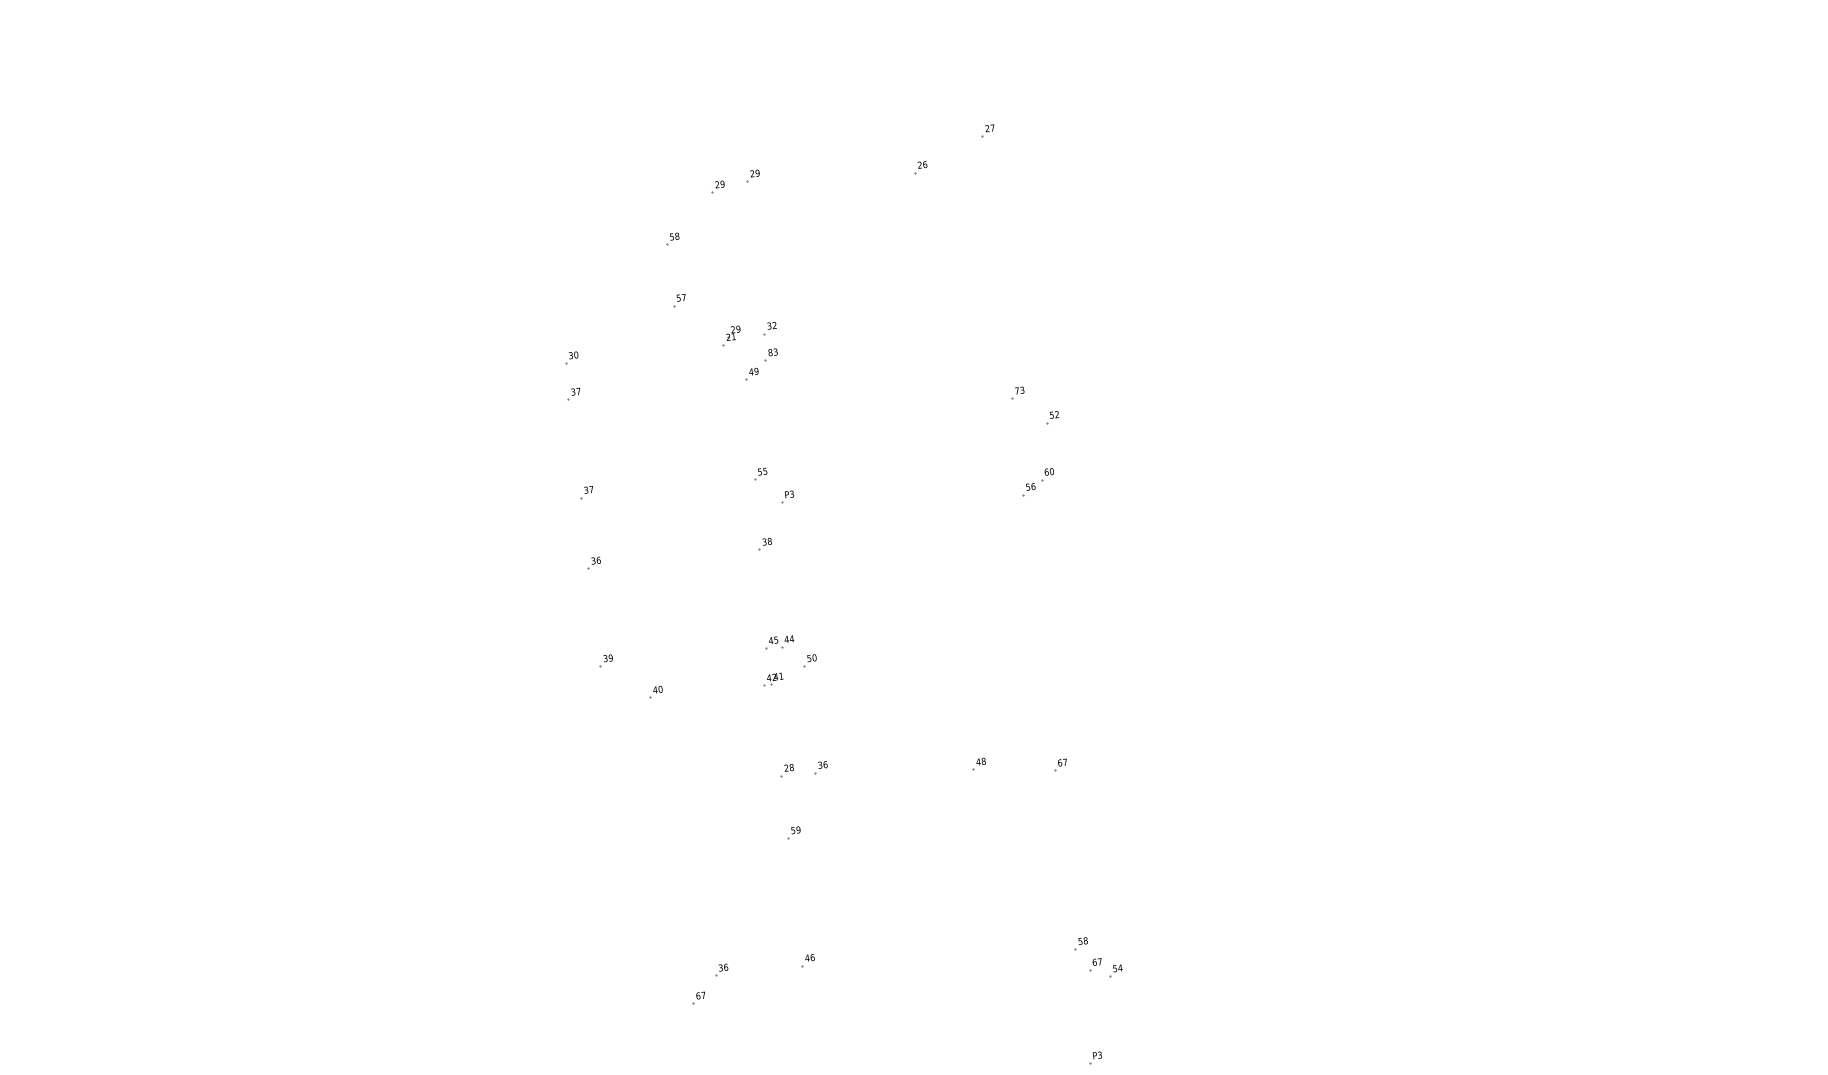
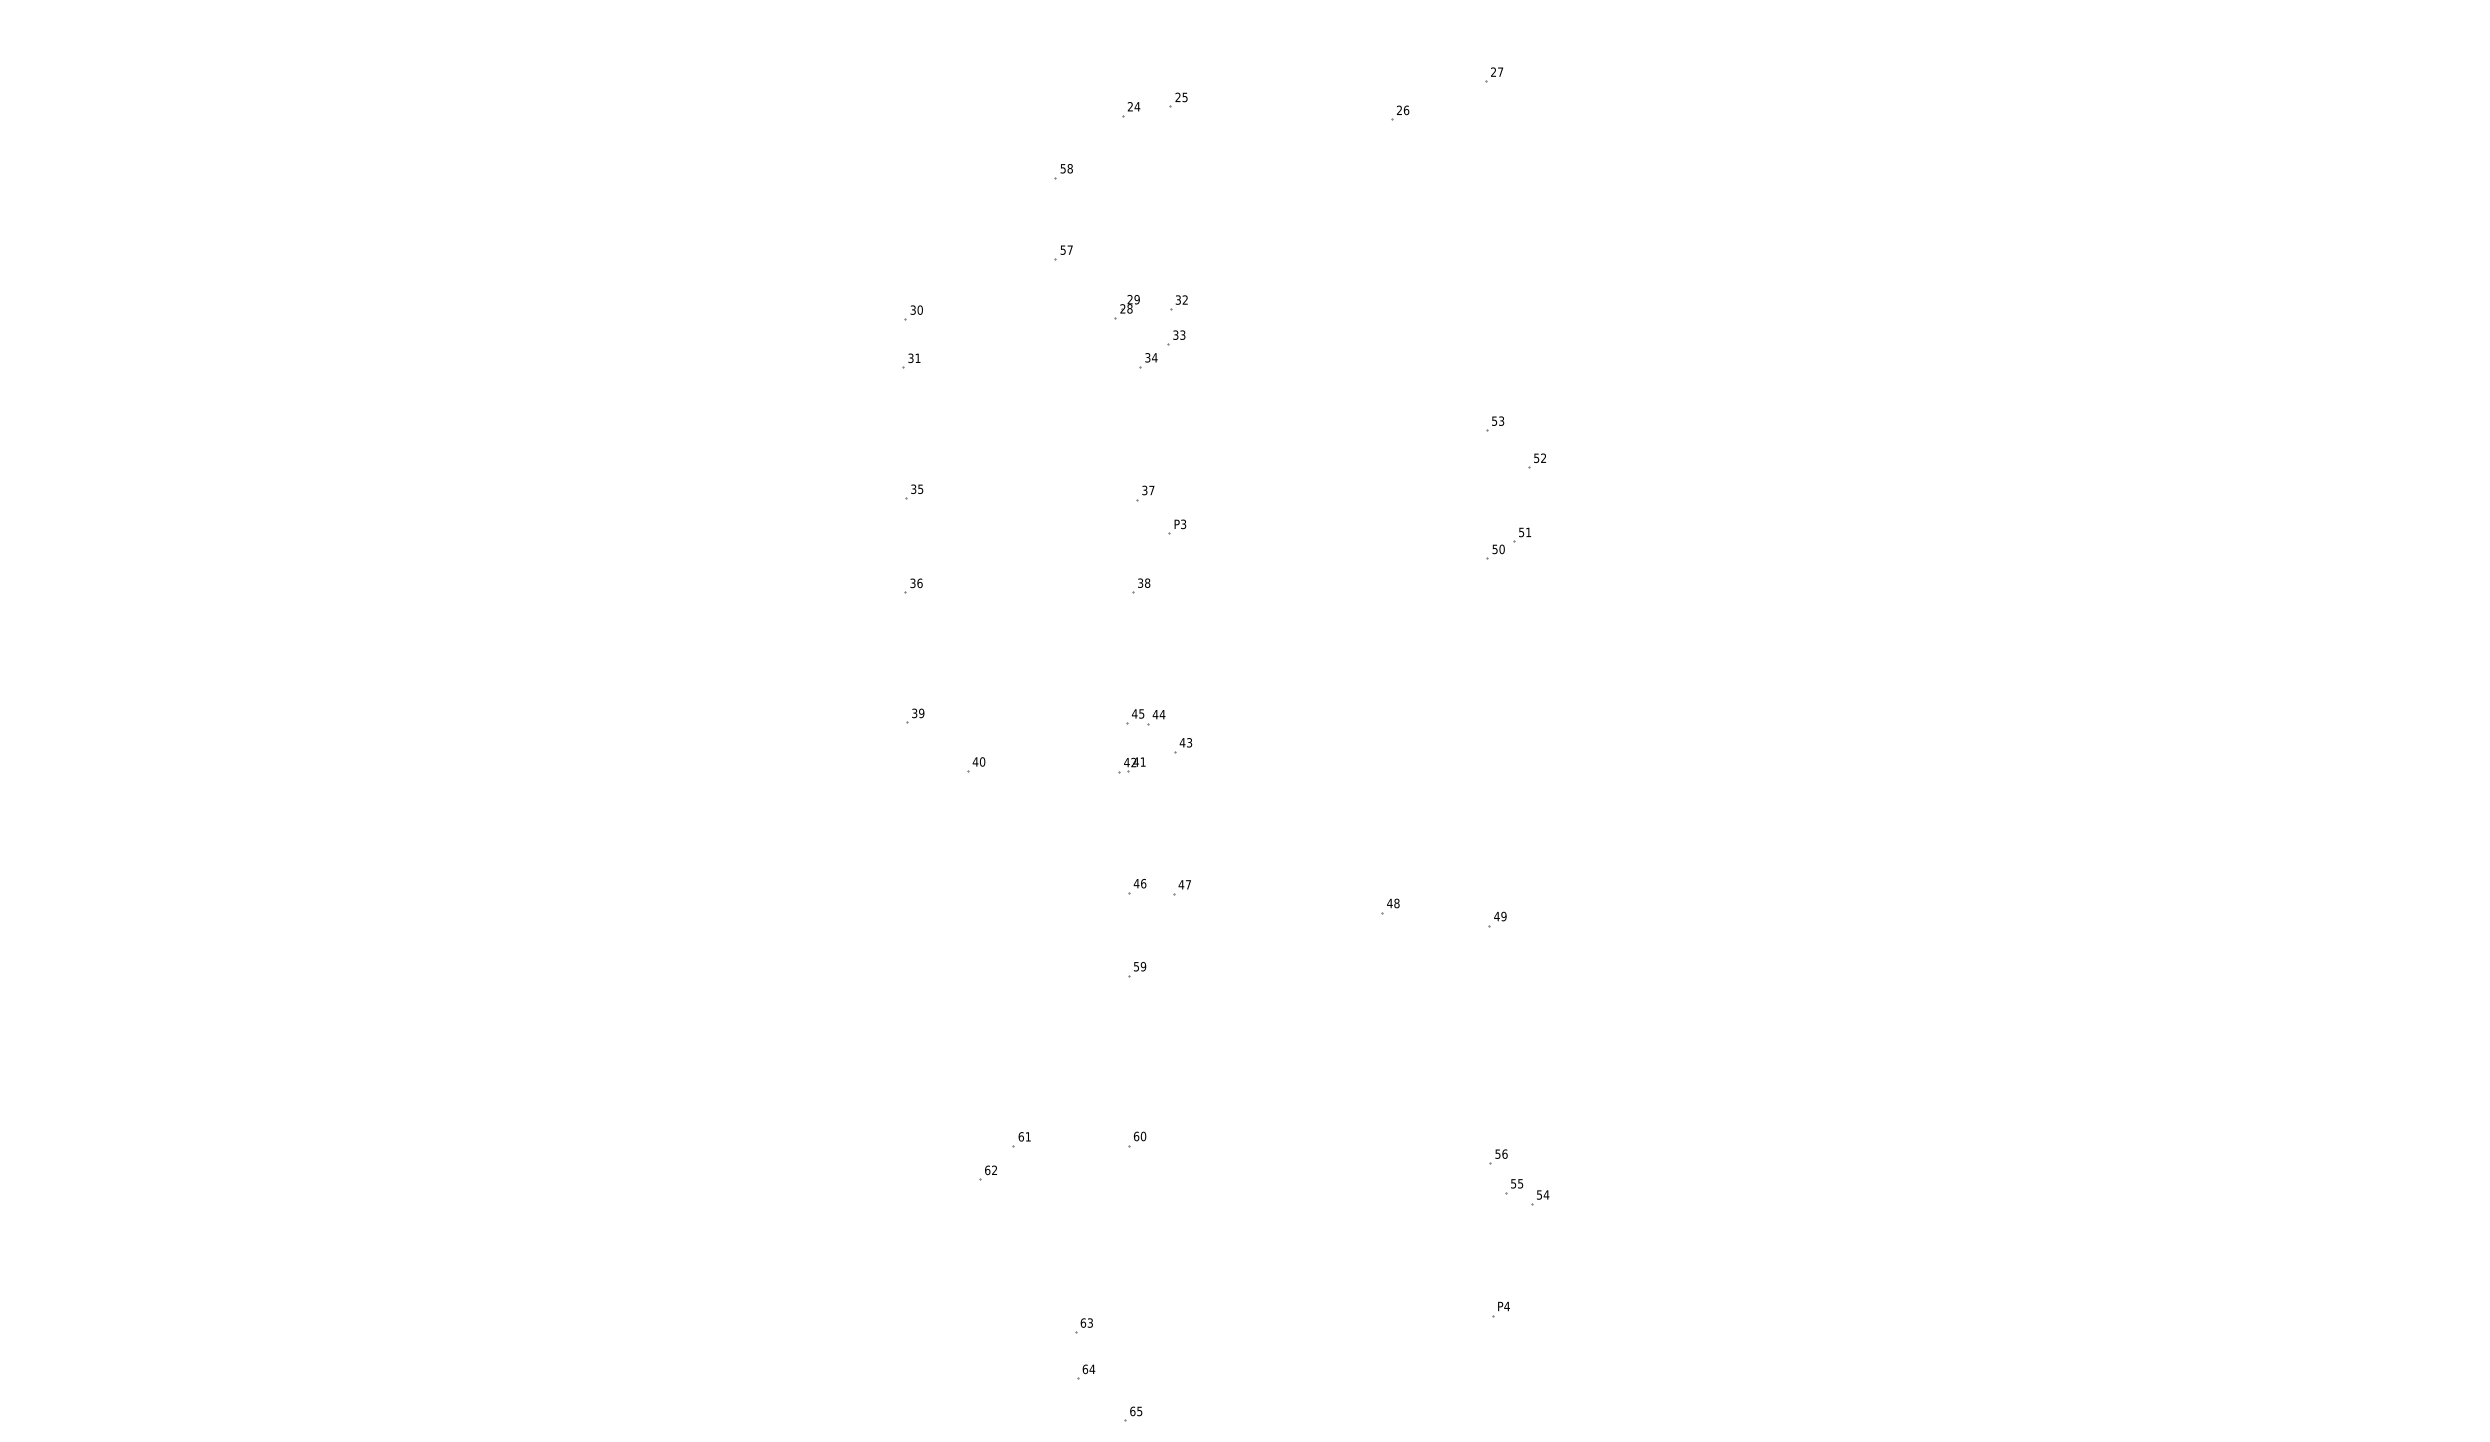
text: (757, 172) -> (1184, 96), 29 -> 25
text: (722, 183) -> (1137, 106), 29 -> 24
text: (733, 336) -> (1129, 308), 21 -> 28
text: (770, 352) -> (1175, 334), 83 -> 33
text: (753, 371) -> (1151, 357), 49 -> 34
text: (578, 390) -> (917, 357), 37 -> 31
text: (1017, 390) -> (1494, 420), 73 -> 53
text: (762, 471) -> (1148, 490), 55 -> 37
text: (1049, 471) -> (1525, 532), 60 -> 51
text: (1032, 485) -> (1501, 548), 56 -> 50
text: (591, 489) -> (920, 488), 37 -> 35
text: (811, 657) -> (1185, 742), 50 -> 43
text: (1062, 762) -> (1500, 916), 67 -> 49
text: (822, 764) -> (1184, 884), 36 -> 47
text: (788, 767) -> (1139, 883), 28 -> 46
text: (1085, 940) -> (1504, 1153), 58 -> 56
text: (809, 957) -> (1139, 1136), 46 -> 60
text: (1097, 961) -> (1517, 1183), 67 -> 55
text: (723, 967) -> (1024, 1136), 36 -> 61
text: (703, 994) -> (994, 1169), 67 -> 62
text: (1099, 1055) -> (1506, 1306), P3 -> P4

